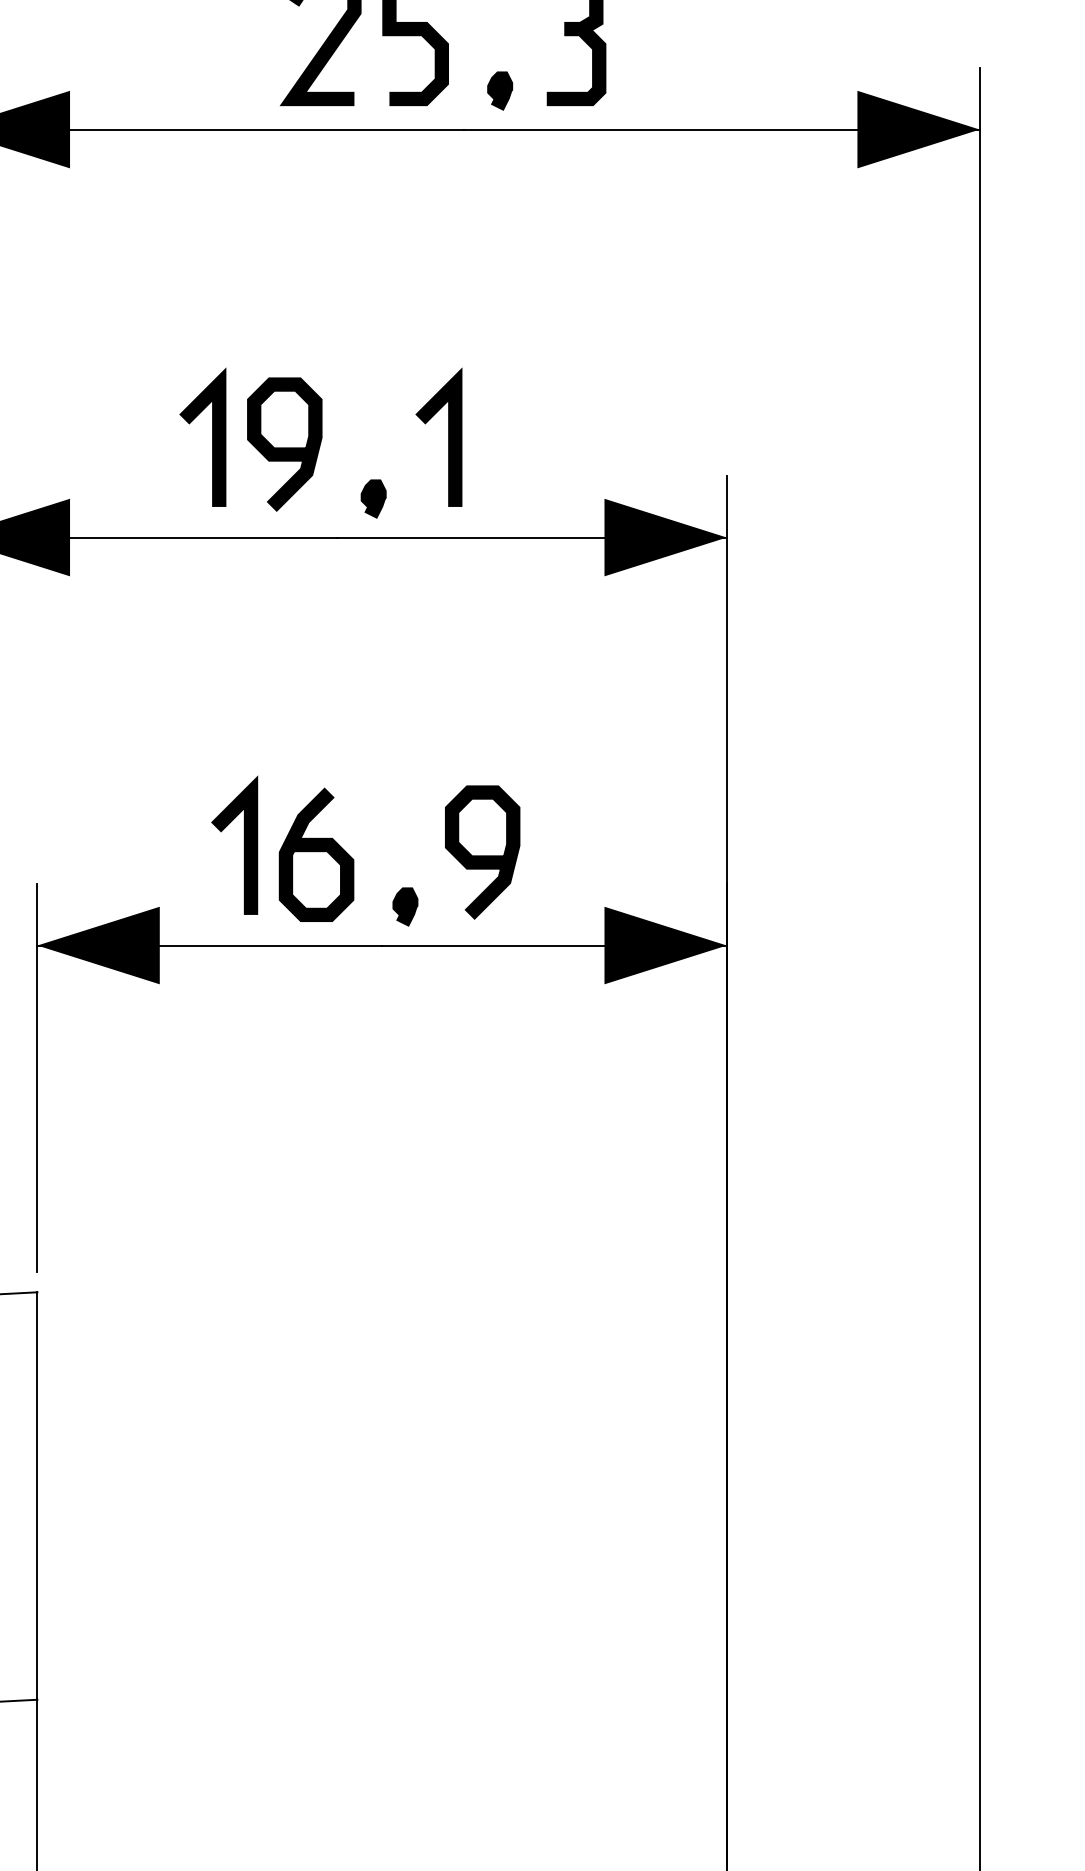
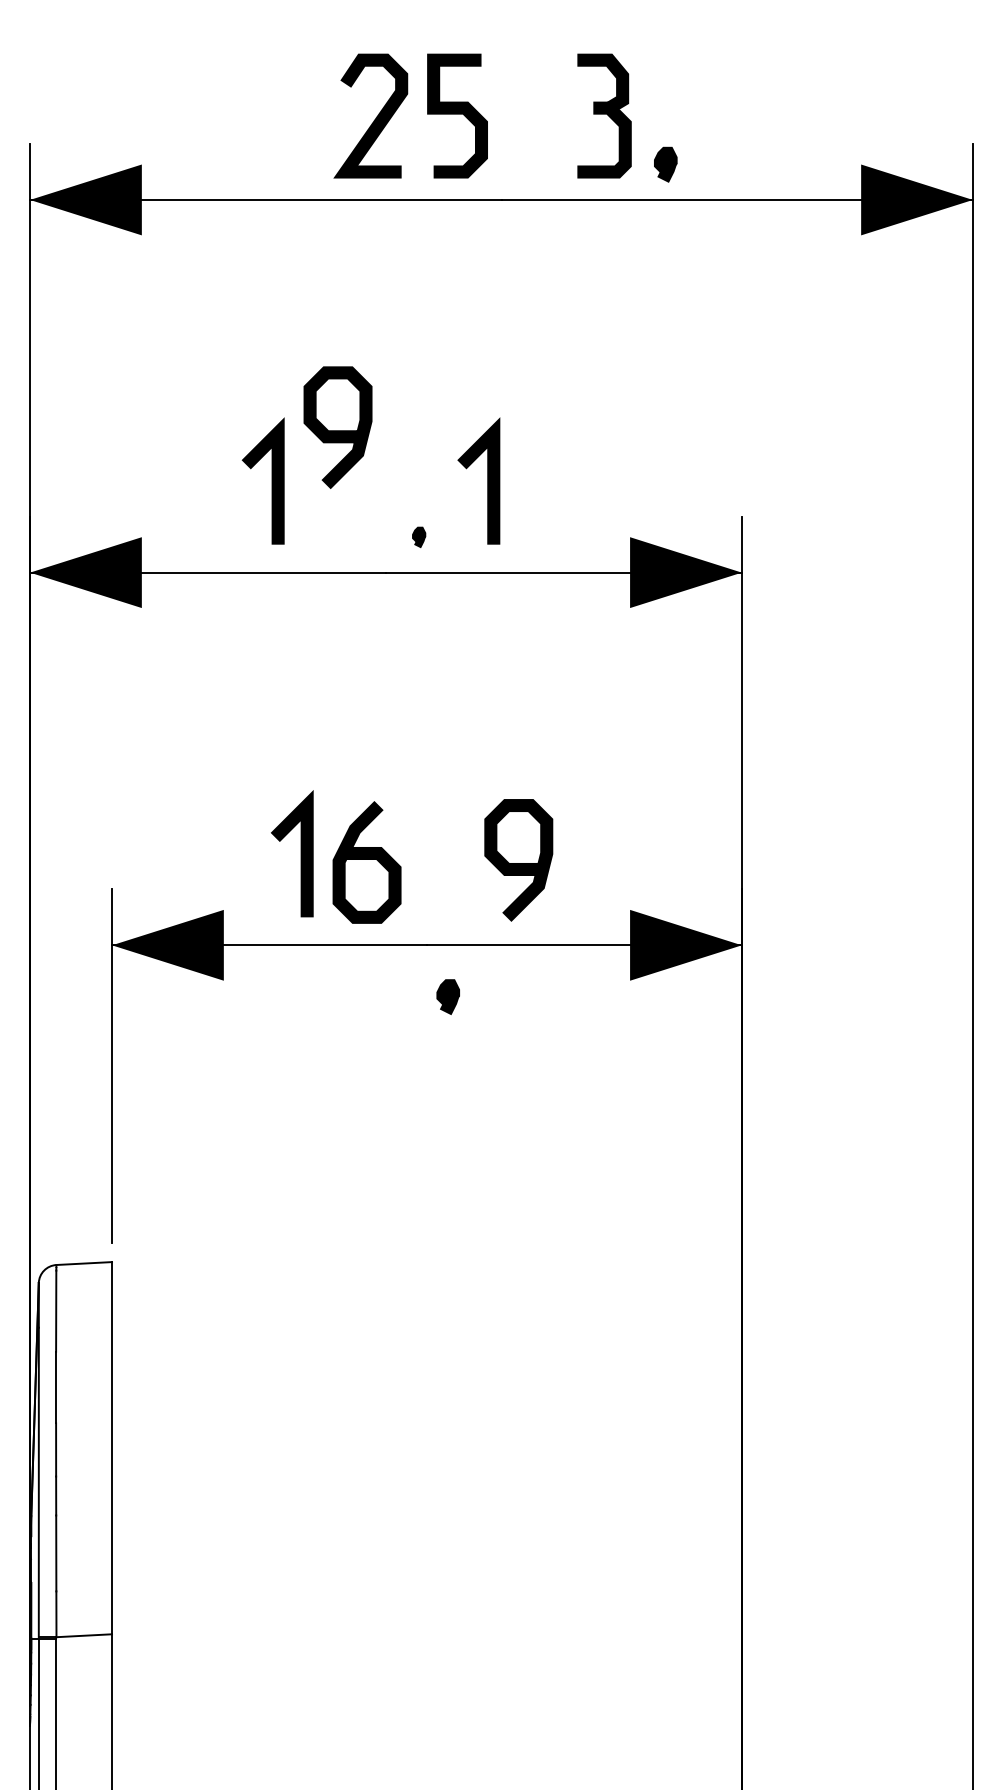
part: (499, 90) -> (665, 164), moved
curve: (284, 447) -> (337, 430), moved
part: (372, 499) -> (418, 537), size x0.6
part: (404, 906) -> (447, 996), moved

